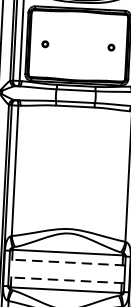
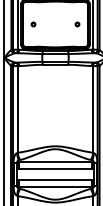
line: (67, 262) -> (55, 168), dashed -> solid
line: (66, 280) -> (55, 180), dashed -> solid

